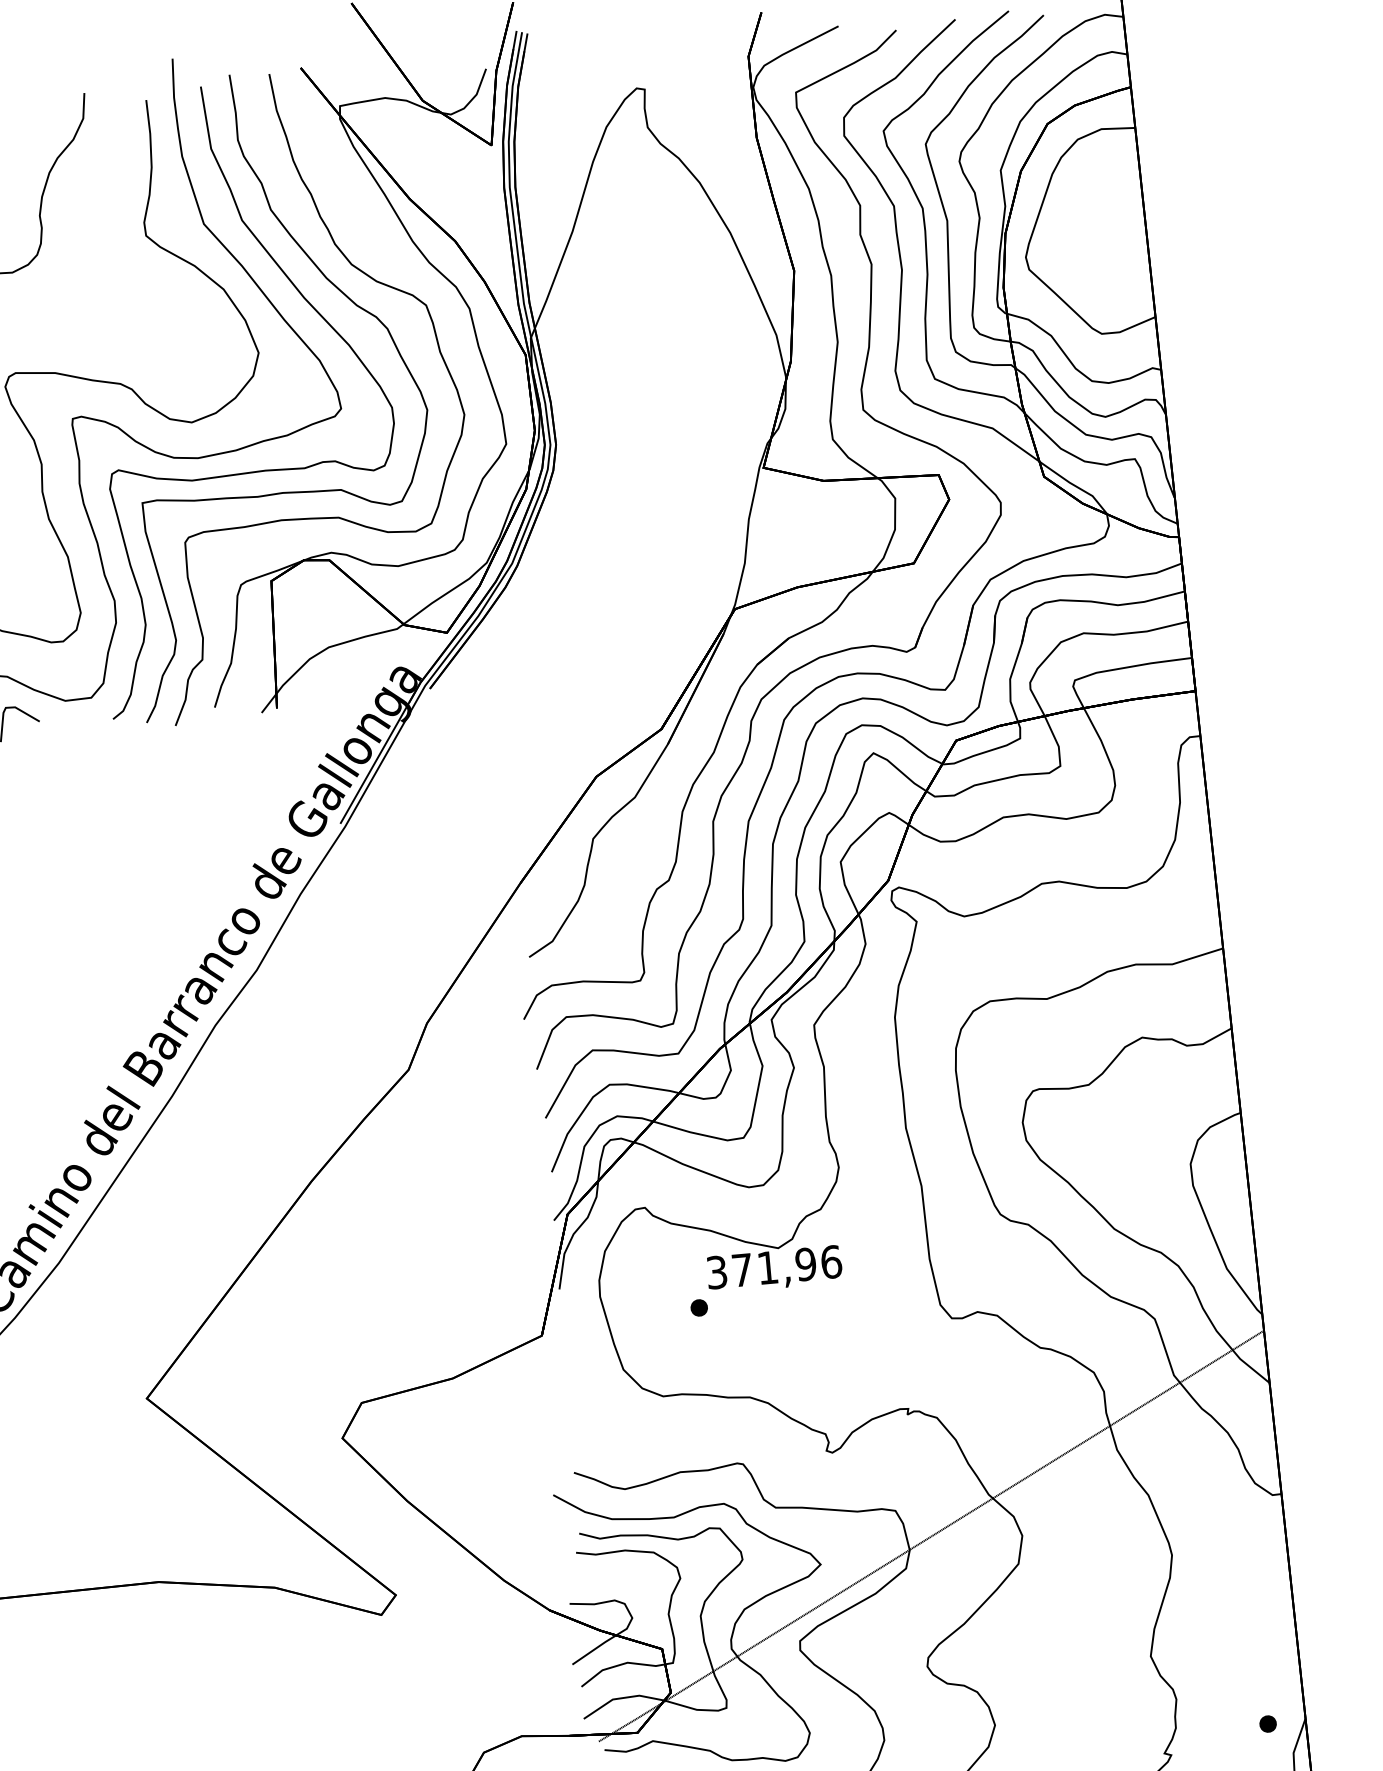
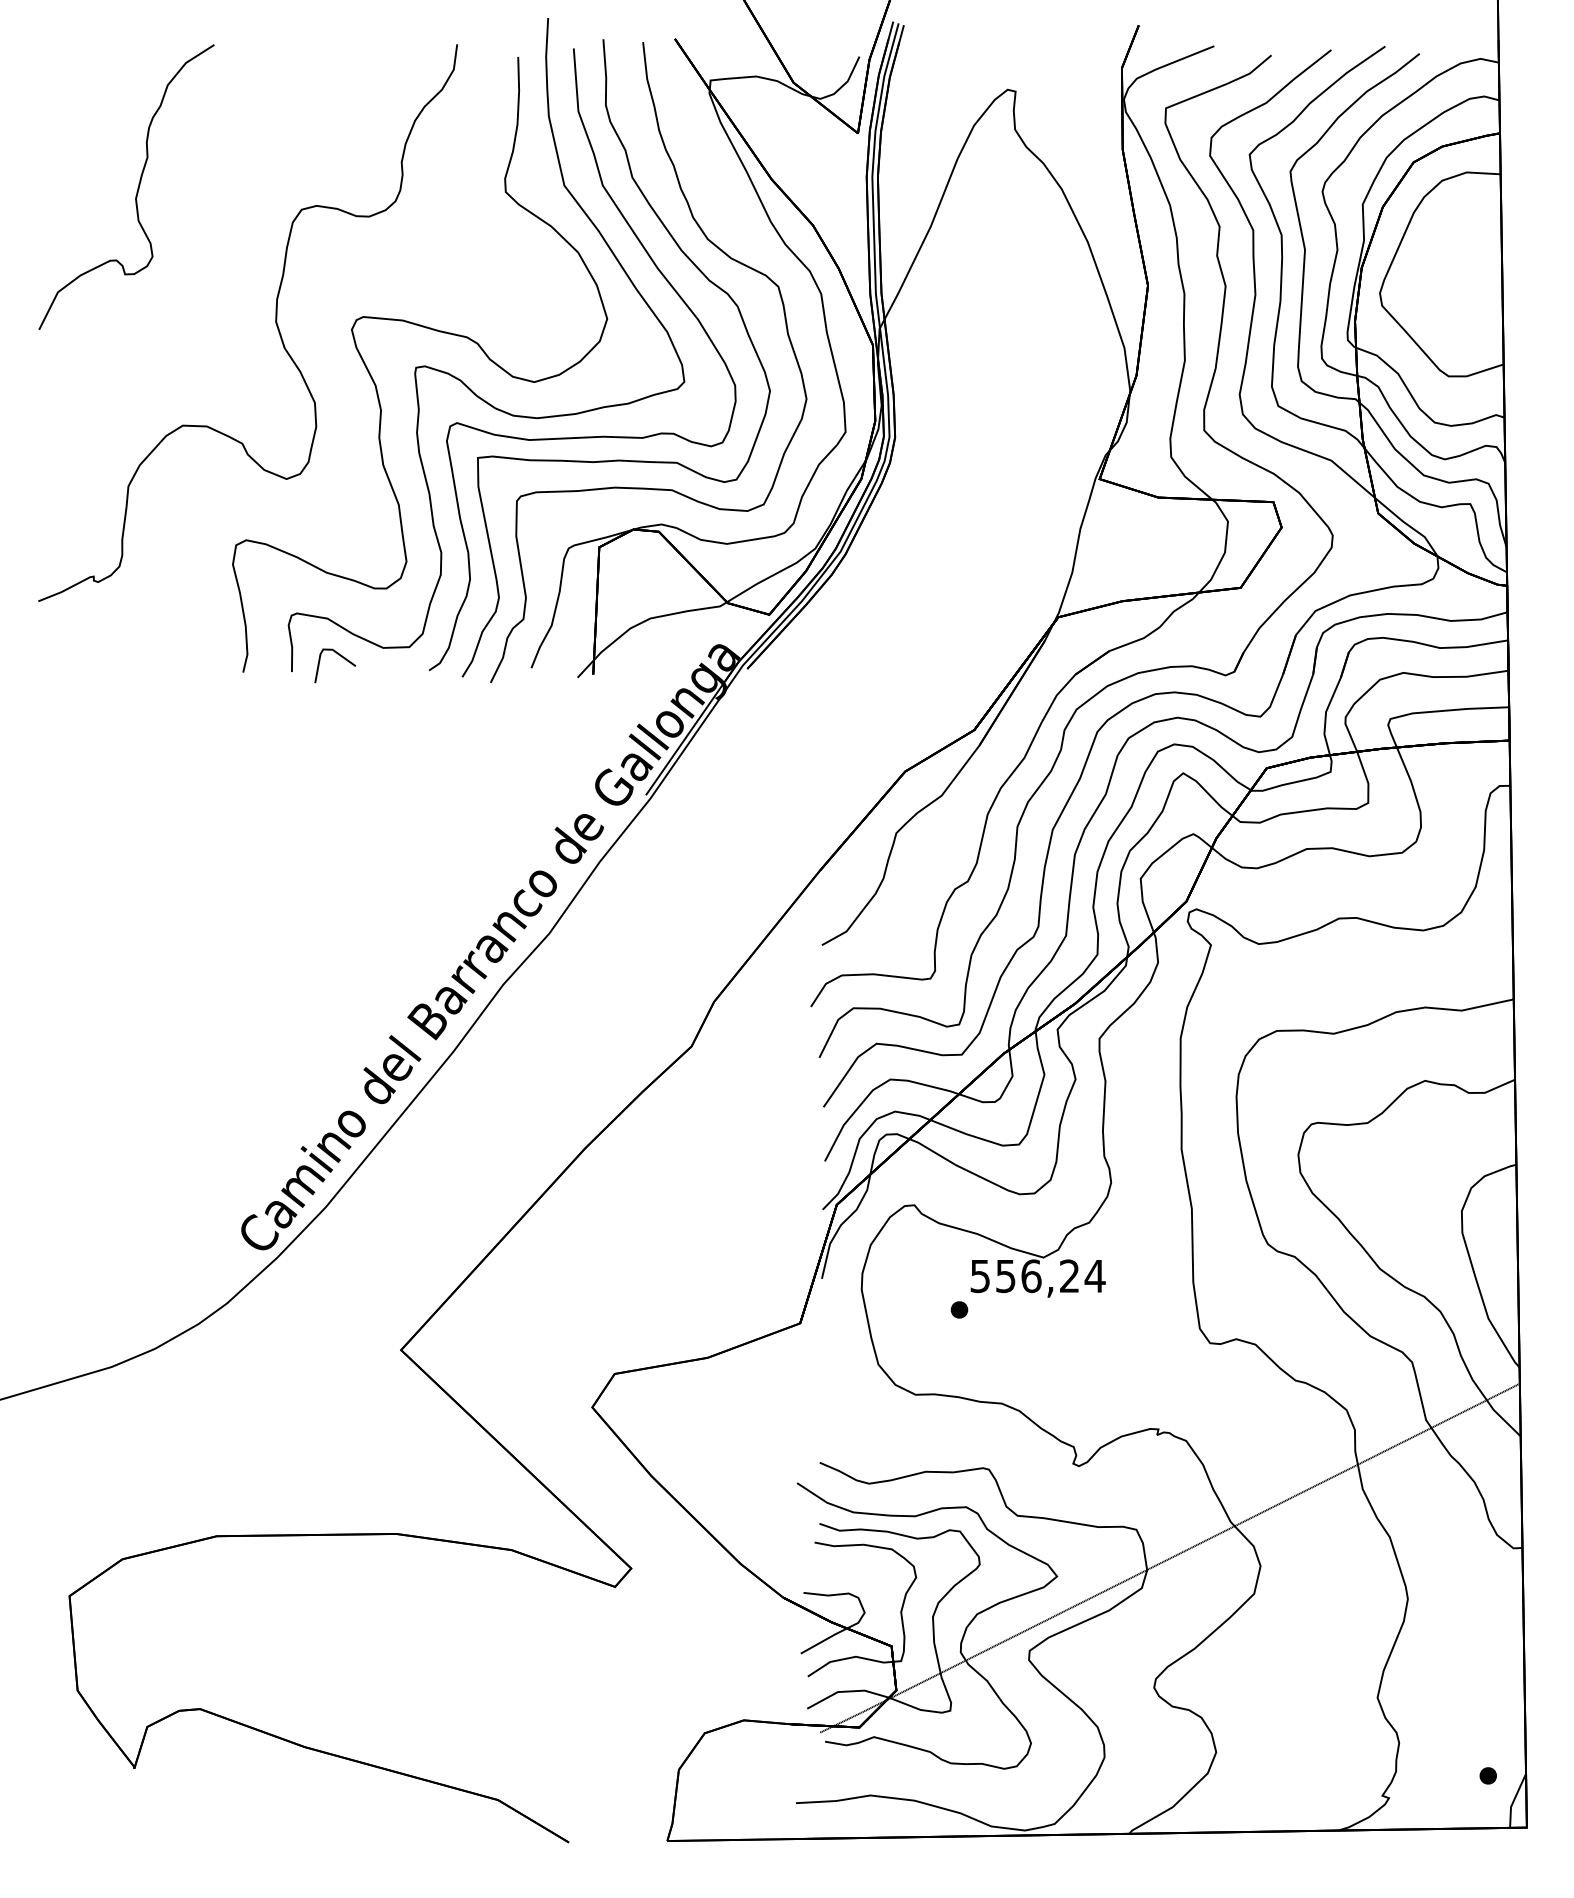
text: (774, 1267) -> (1038, 1276), 371,96 -> 556,24

